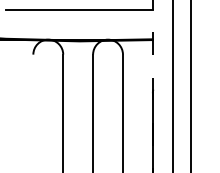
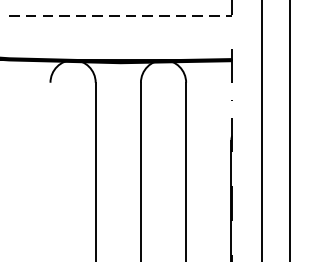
line: (79, 10) -> (120, 15), solid -> dashed

